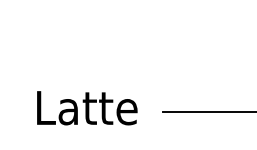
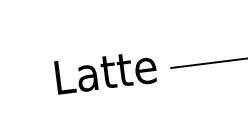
text: (87, 108) -> (106, 72), moved

